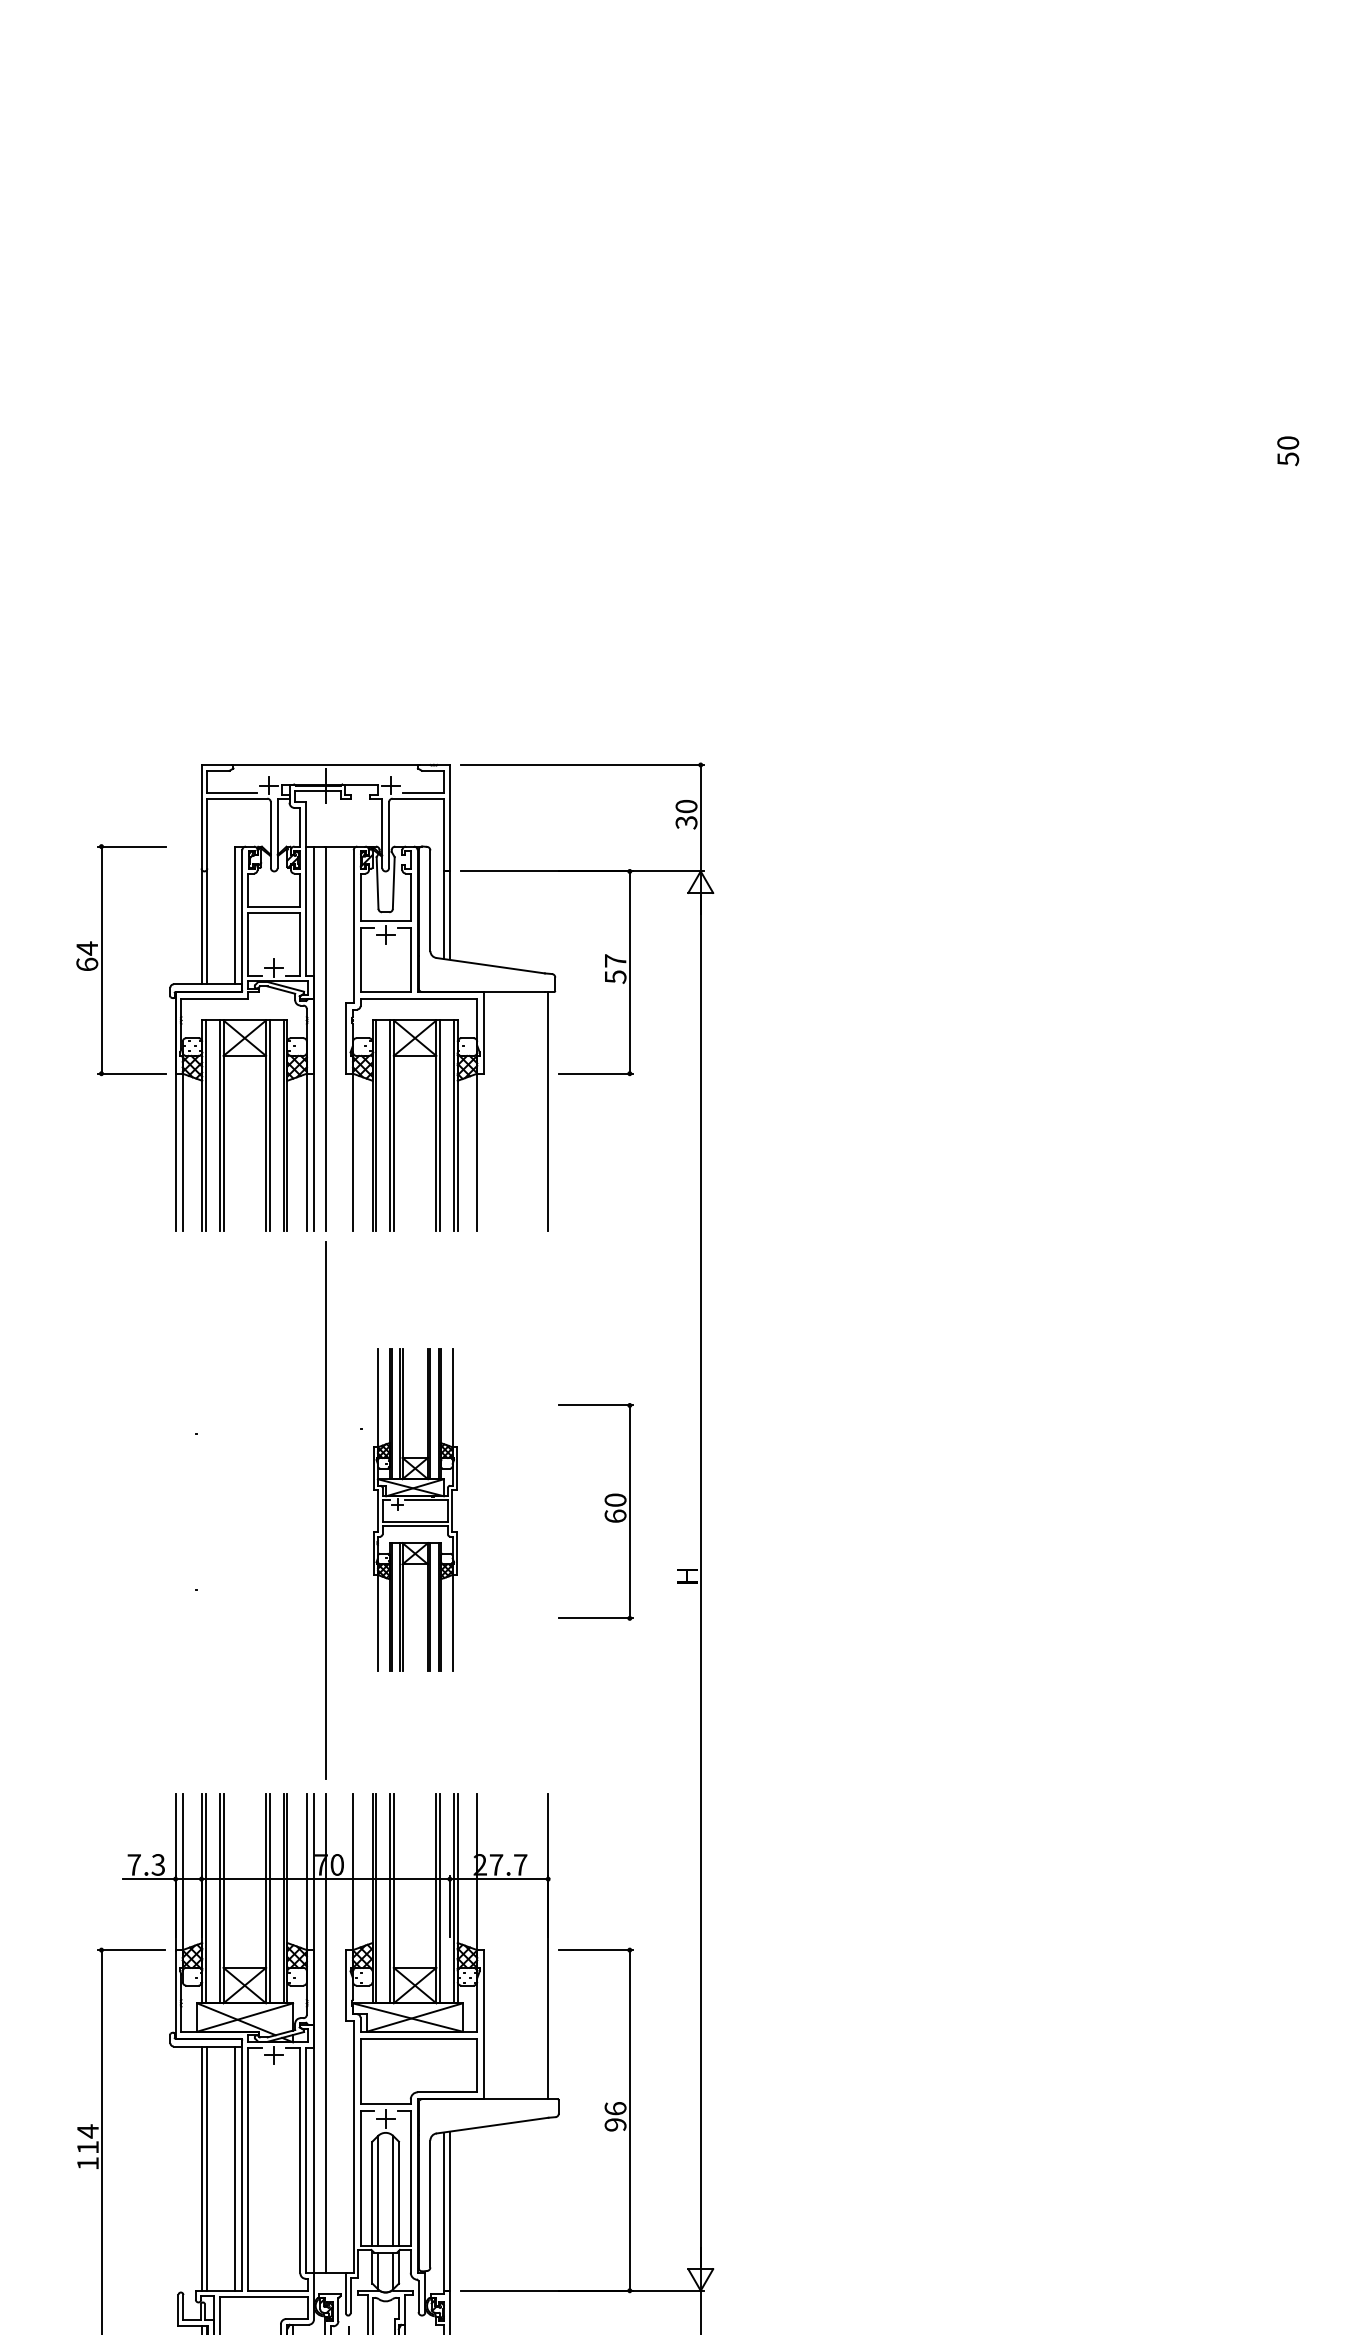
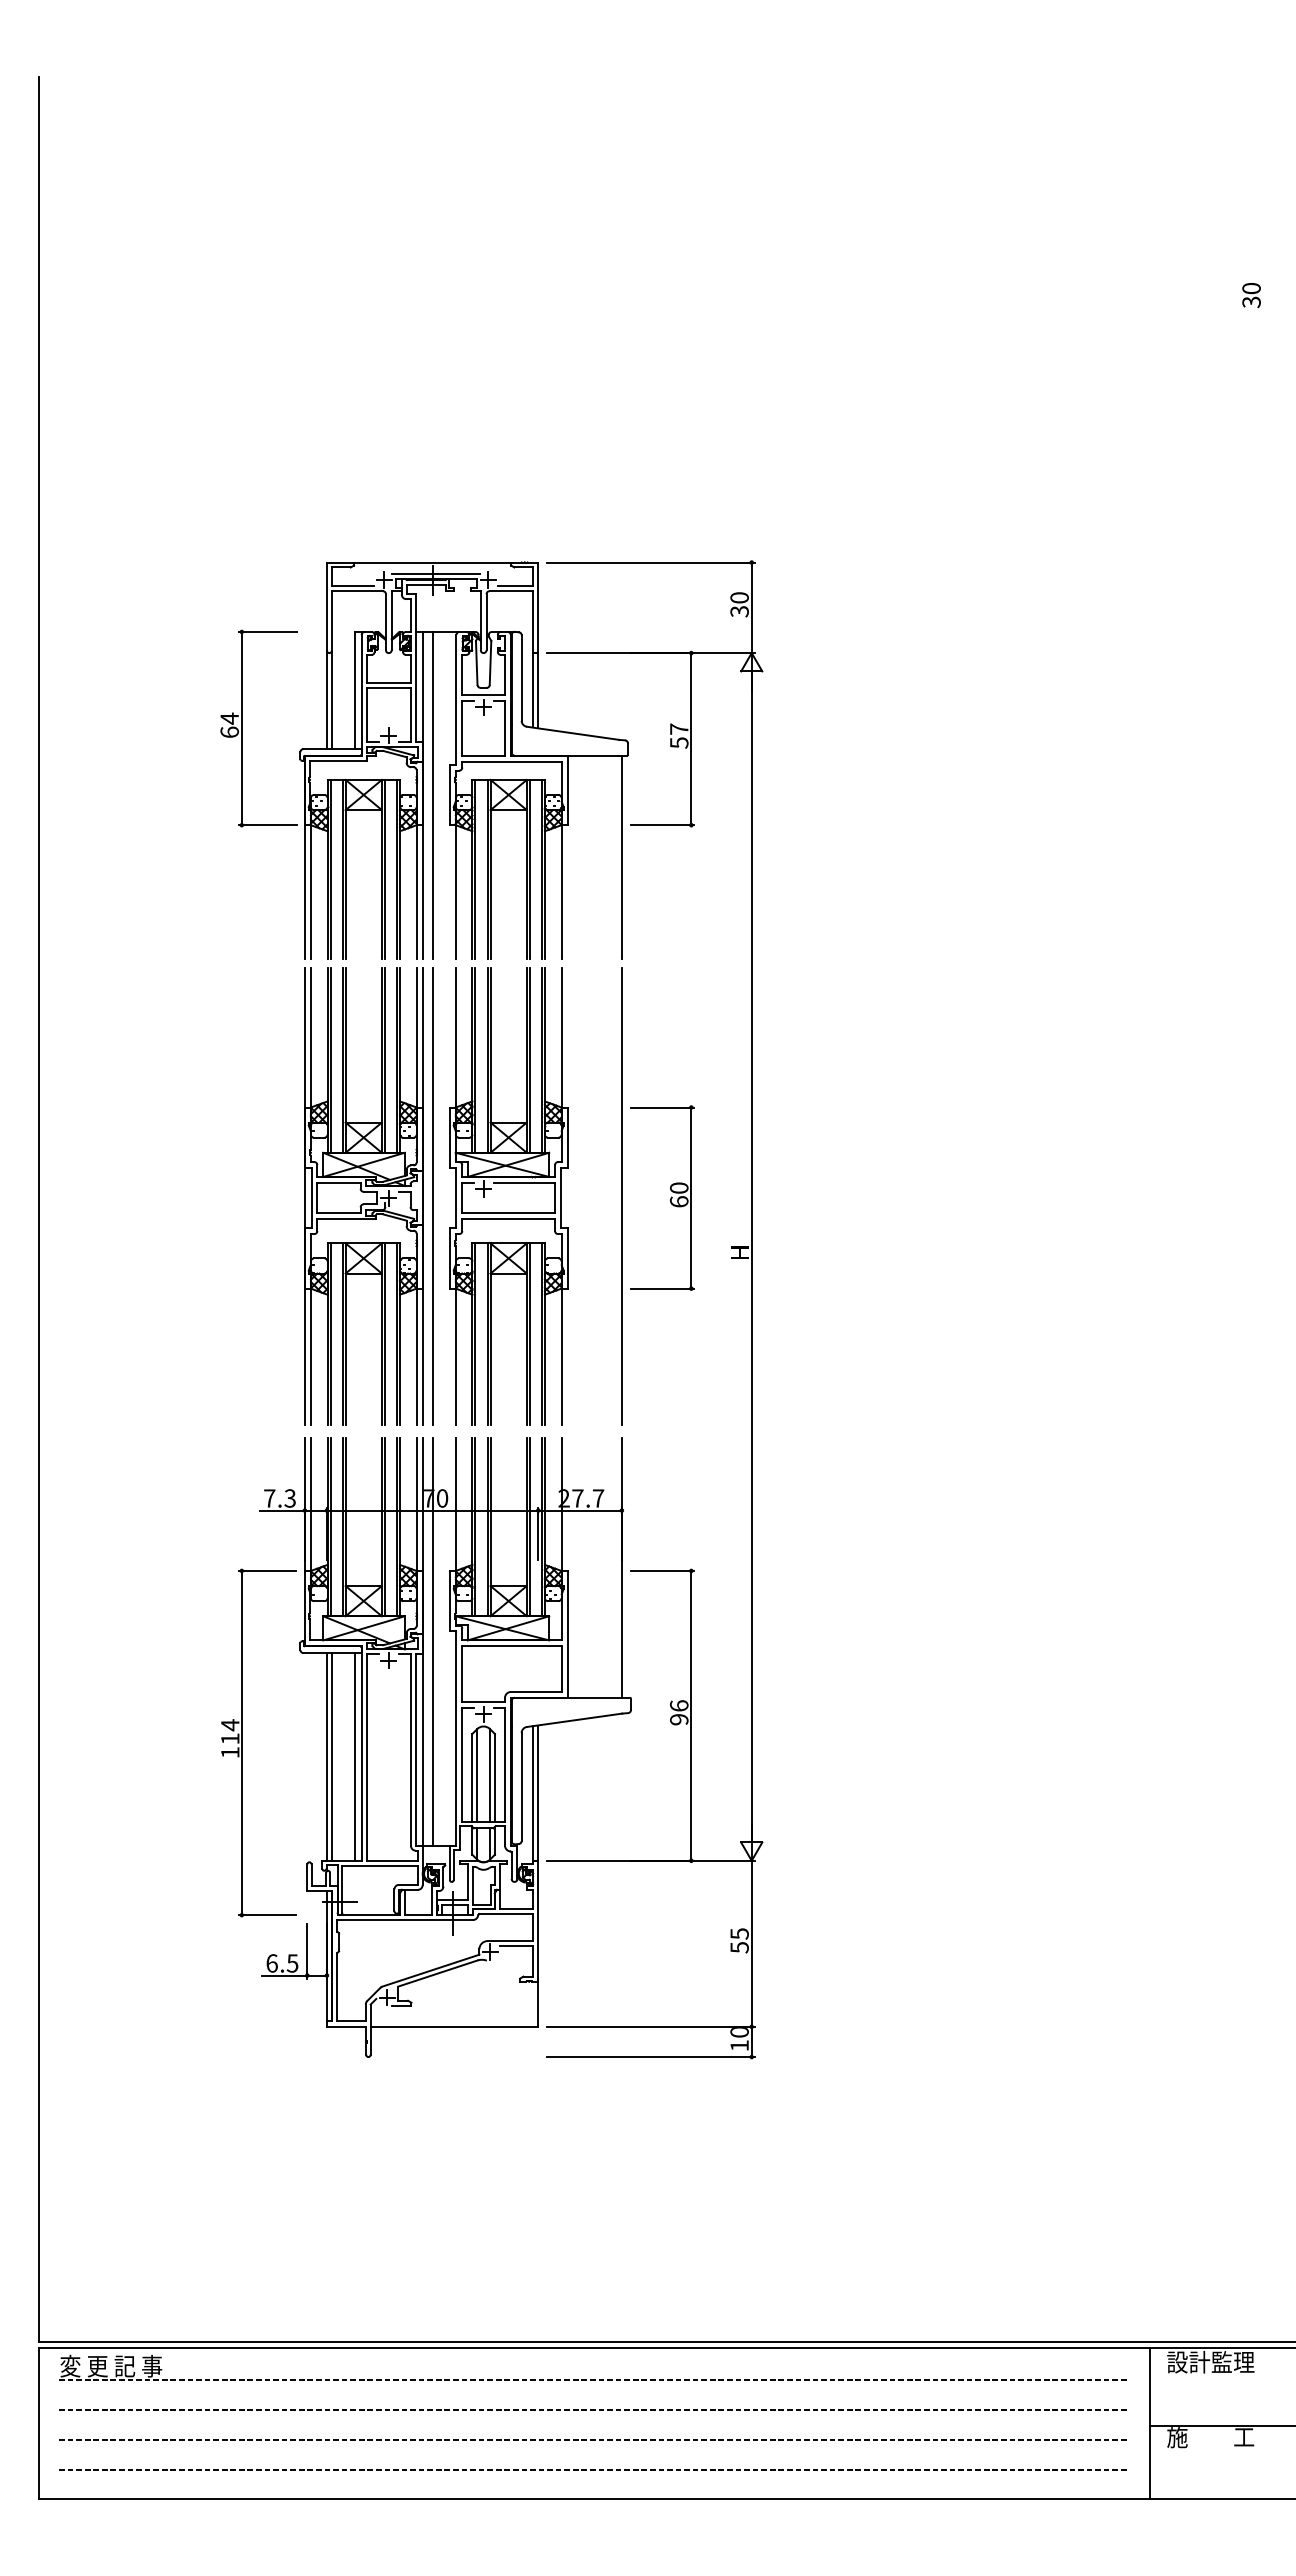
text: (1288, 458) -> (1251, 301), 50 -> 30
line: (330, 779) -> (436, 574), added
part: (244, 1510) -> (363, 1196), added
part: (414, 1510) -> (508, 1196), size x1.67
line: (547, 1510) -> (621, 1196), added

